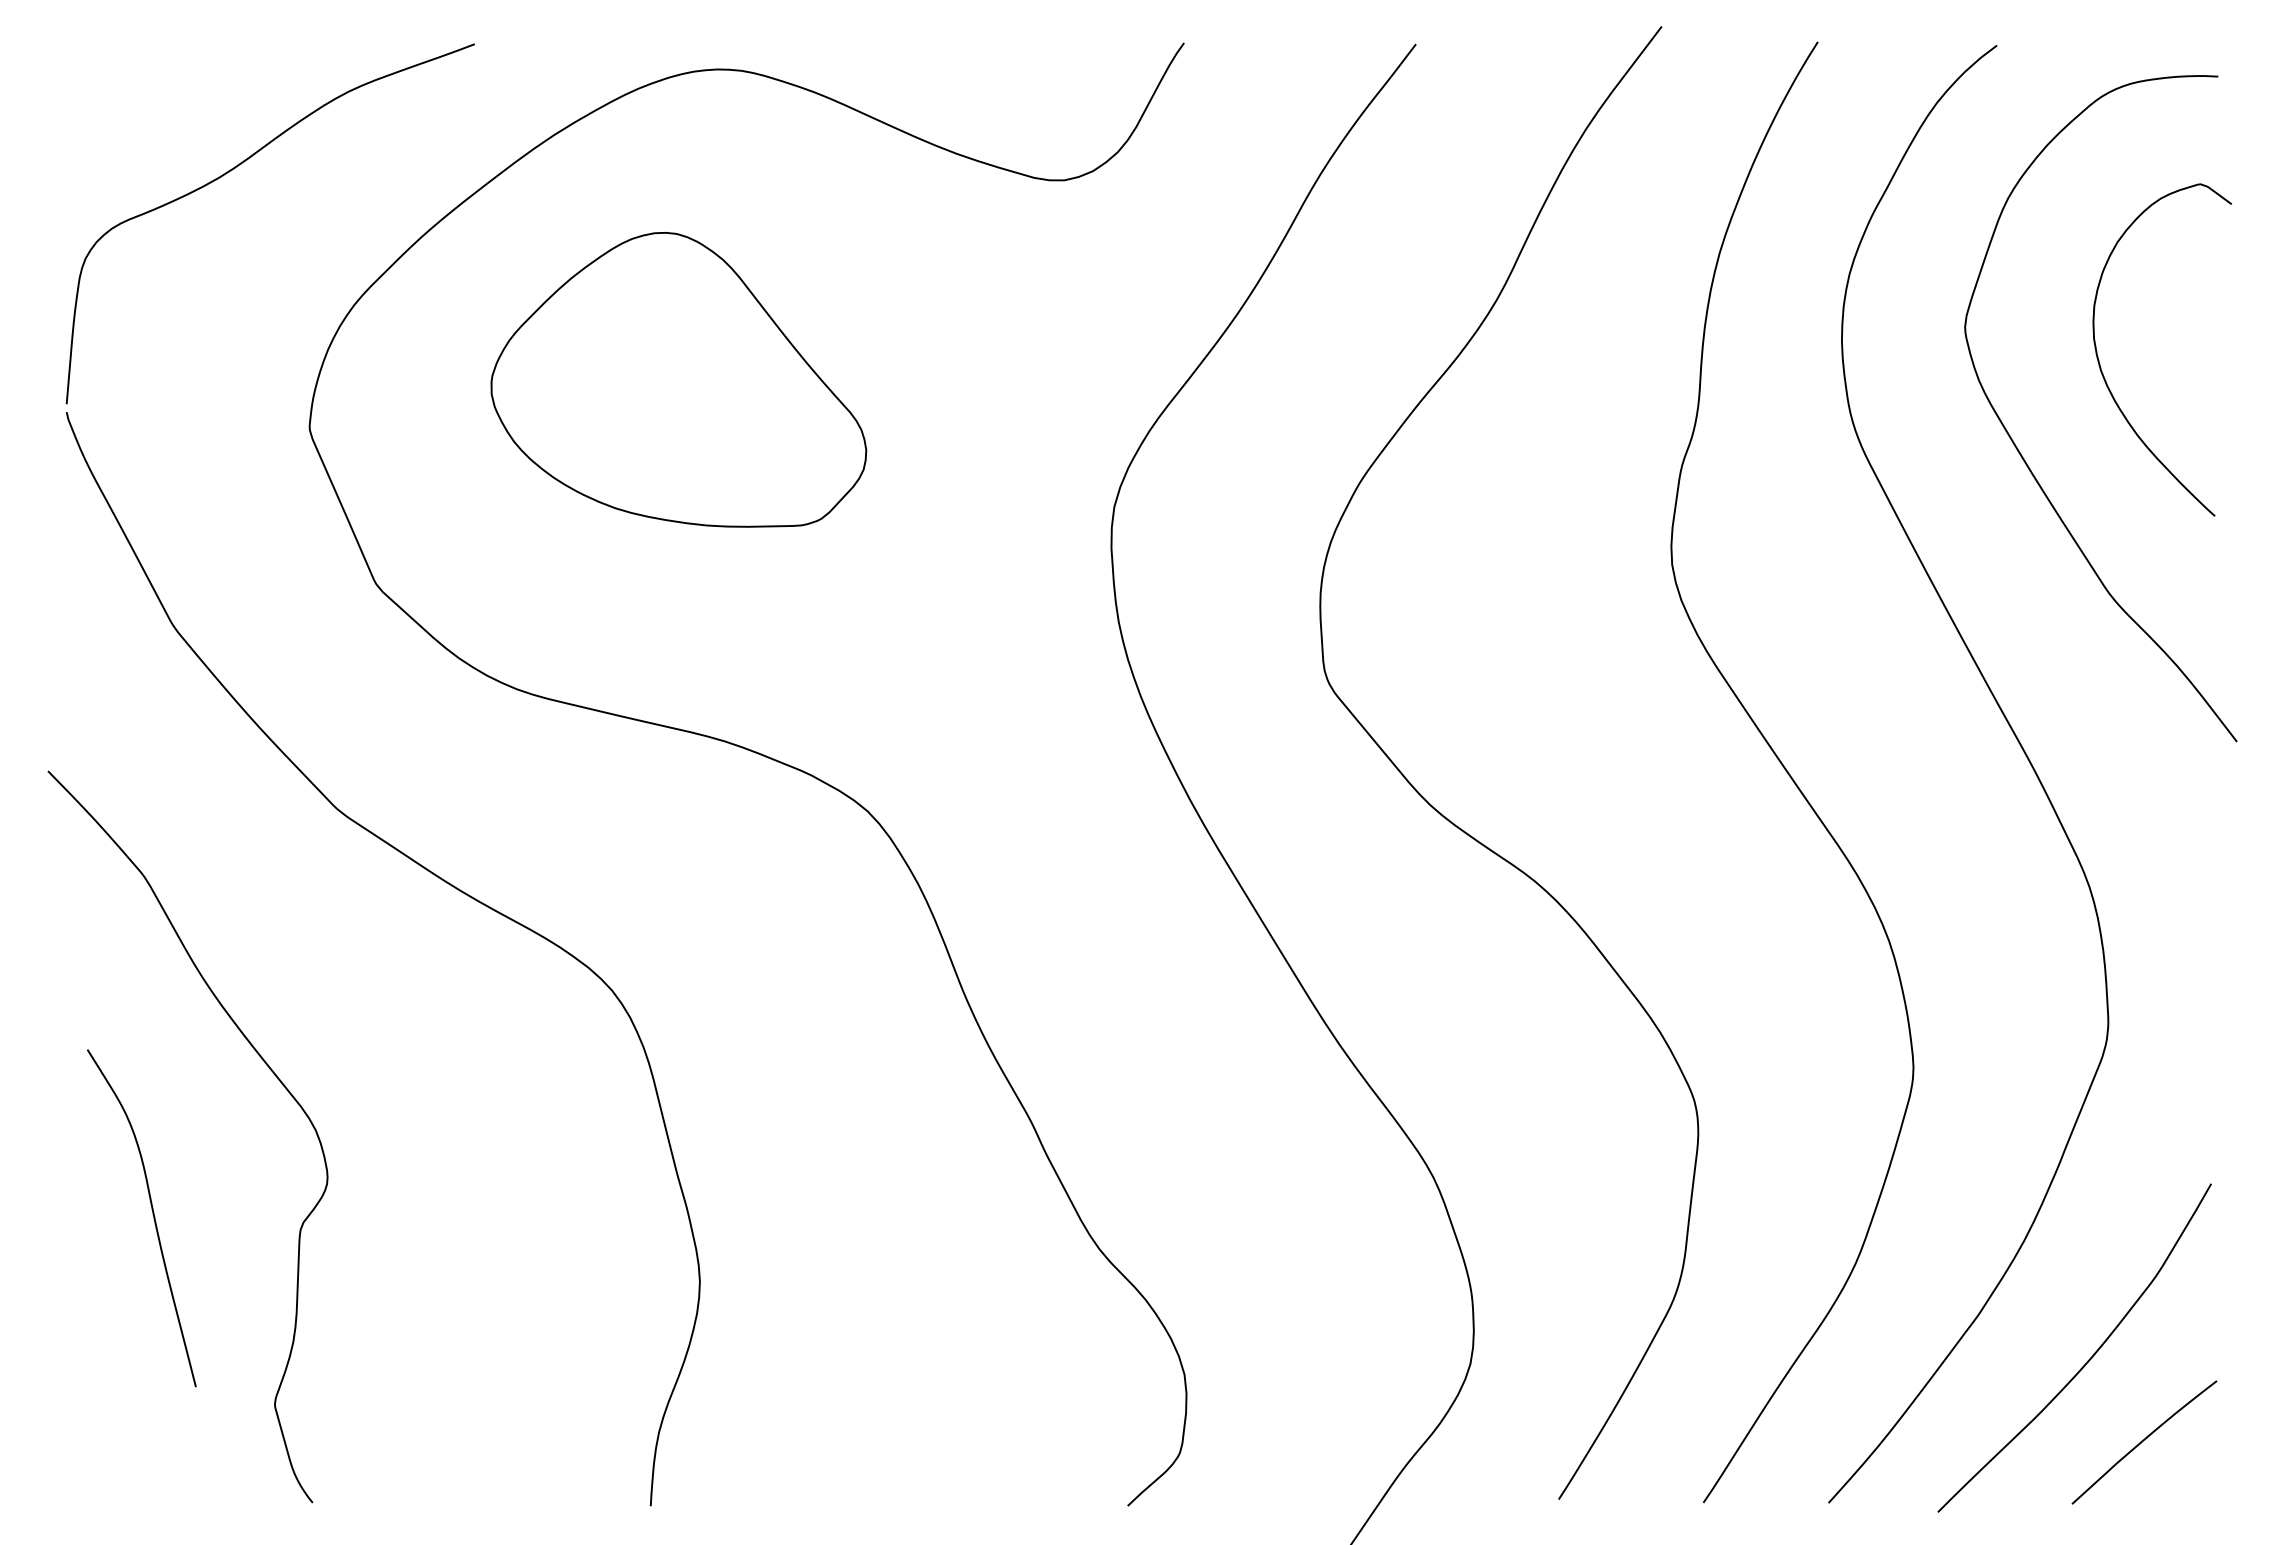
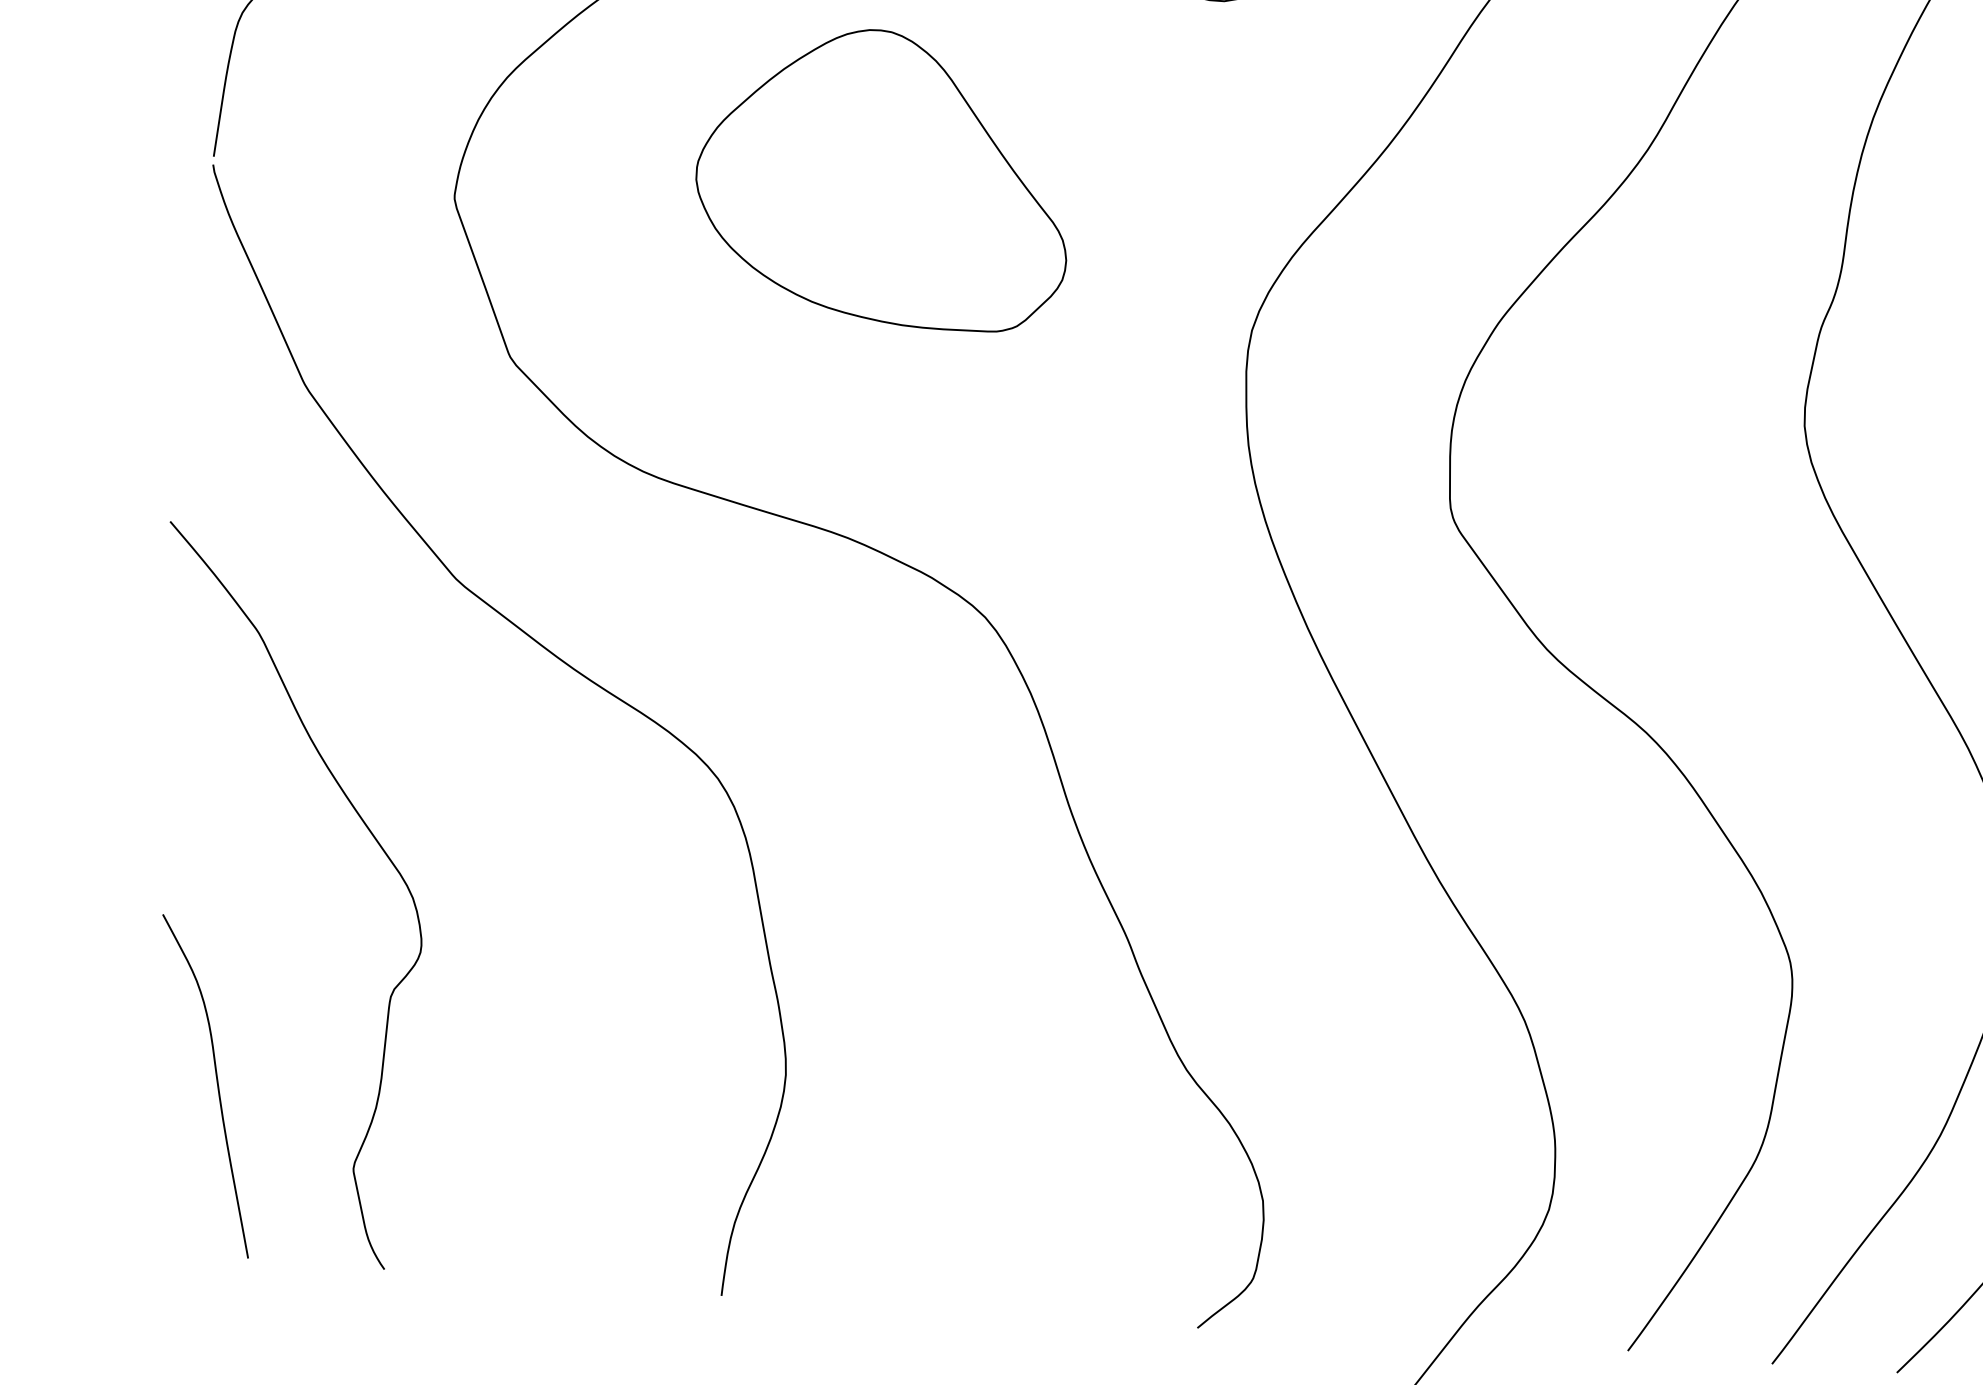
part: (678, 379) -> (883, 177), moved
curve: (152, 1214) -> (216, 1083), moved

